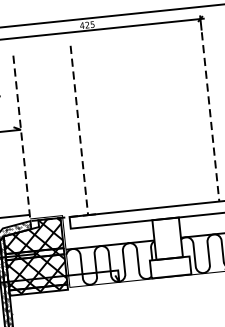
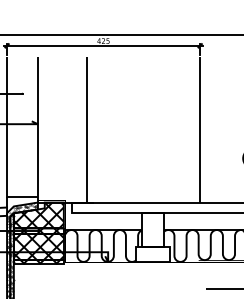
line: (210, 116) -> (200, 129), dashed -> solid
line: (59, 218) -> (62, 202), dashed -> solid

